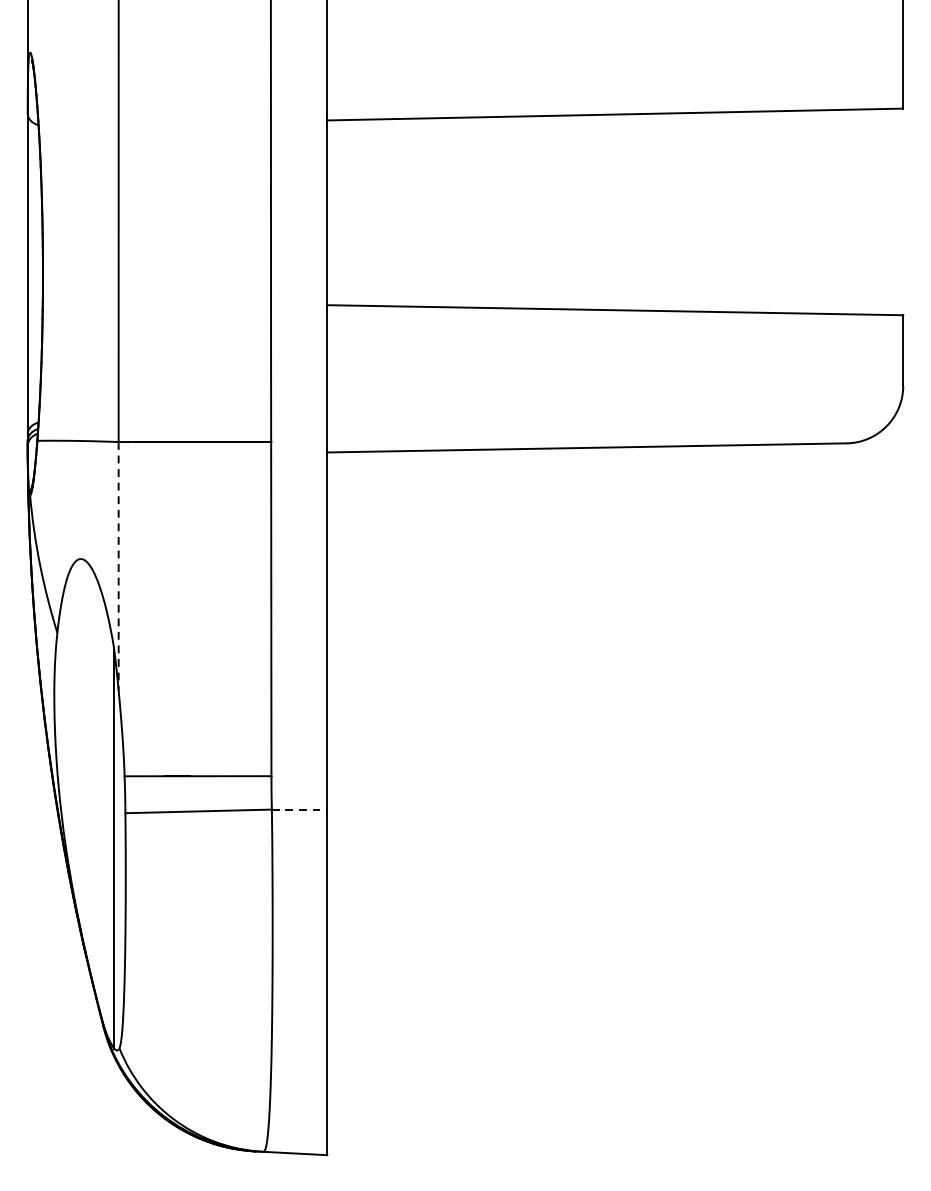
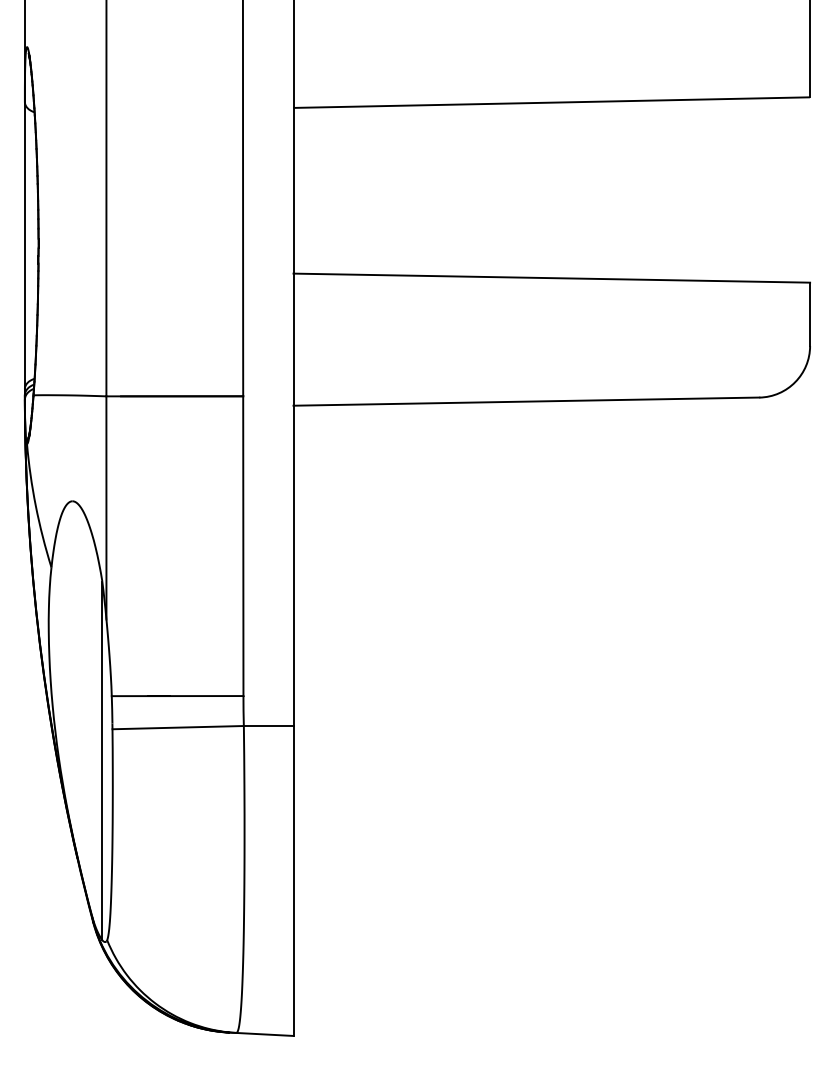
line: (118, 565) -> (106, 507), dashed -> solid
line: (299, 810) -> (268, 726), dashed -> solid

